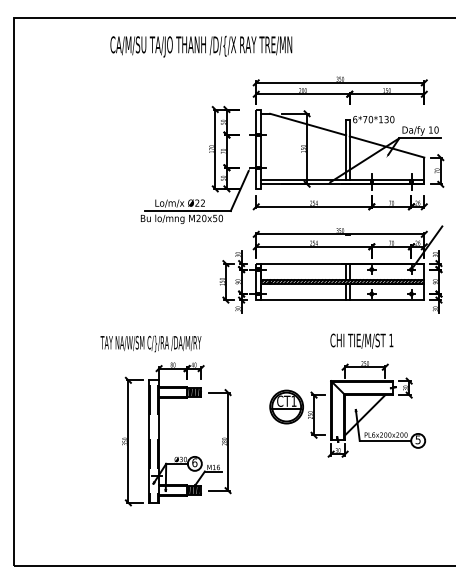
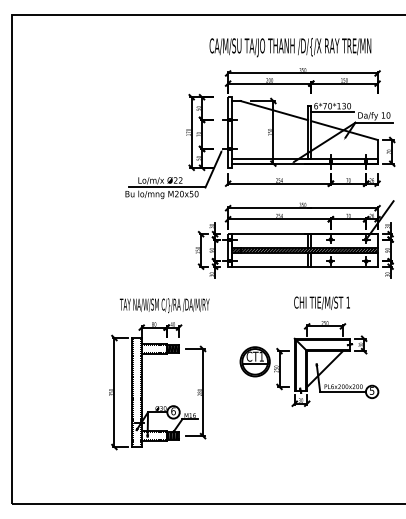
text: (201, 46) -> (290, 47), moved
line: (373, 126) -> (332, 112), added
text: (150, 343) -> (164, 305), moved

